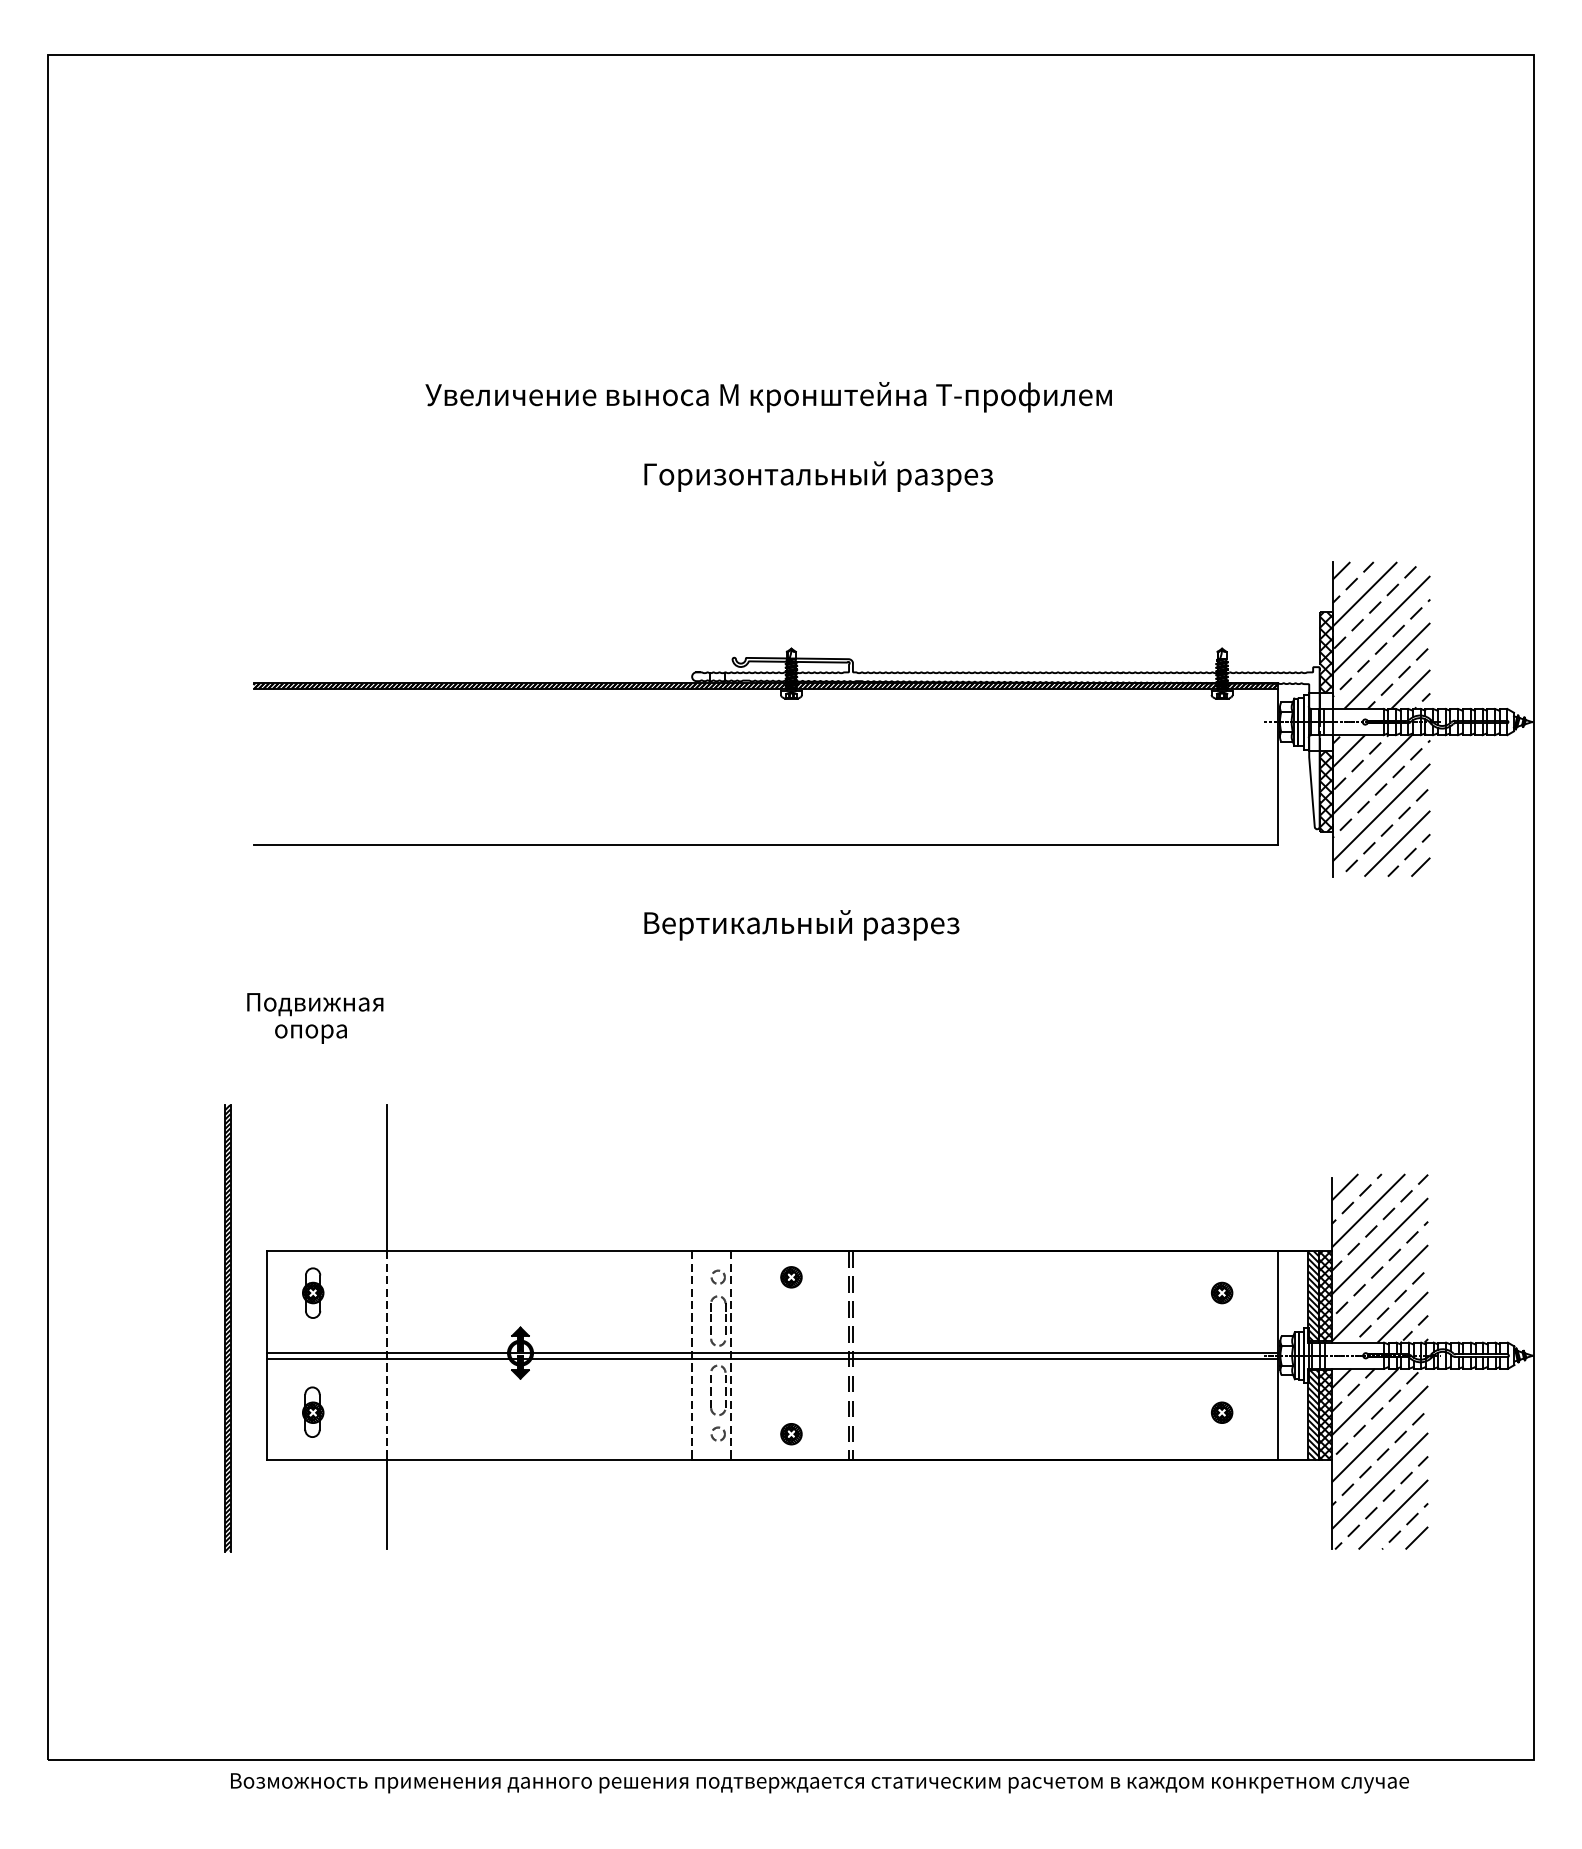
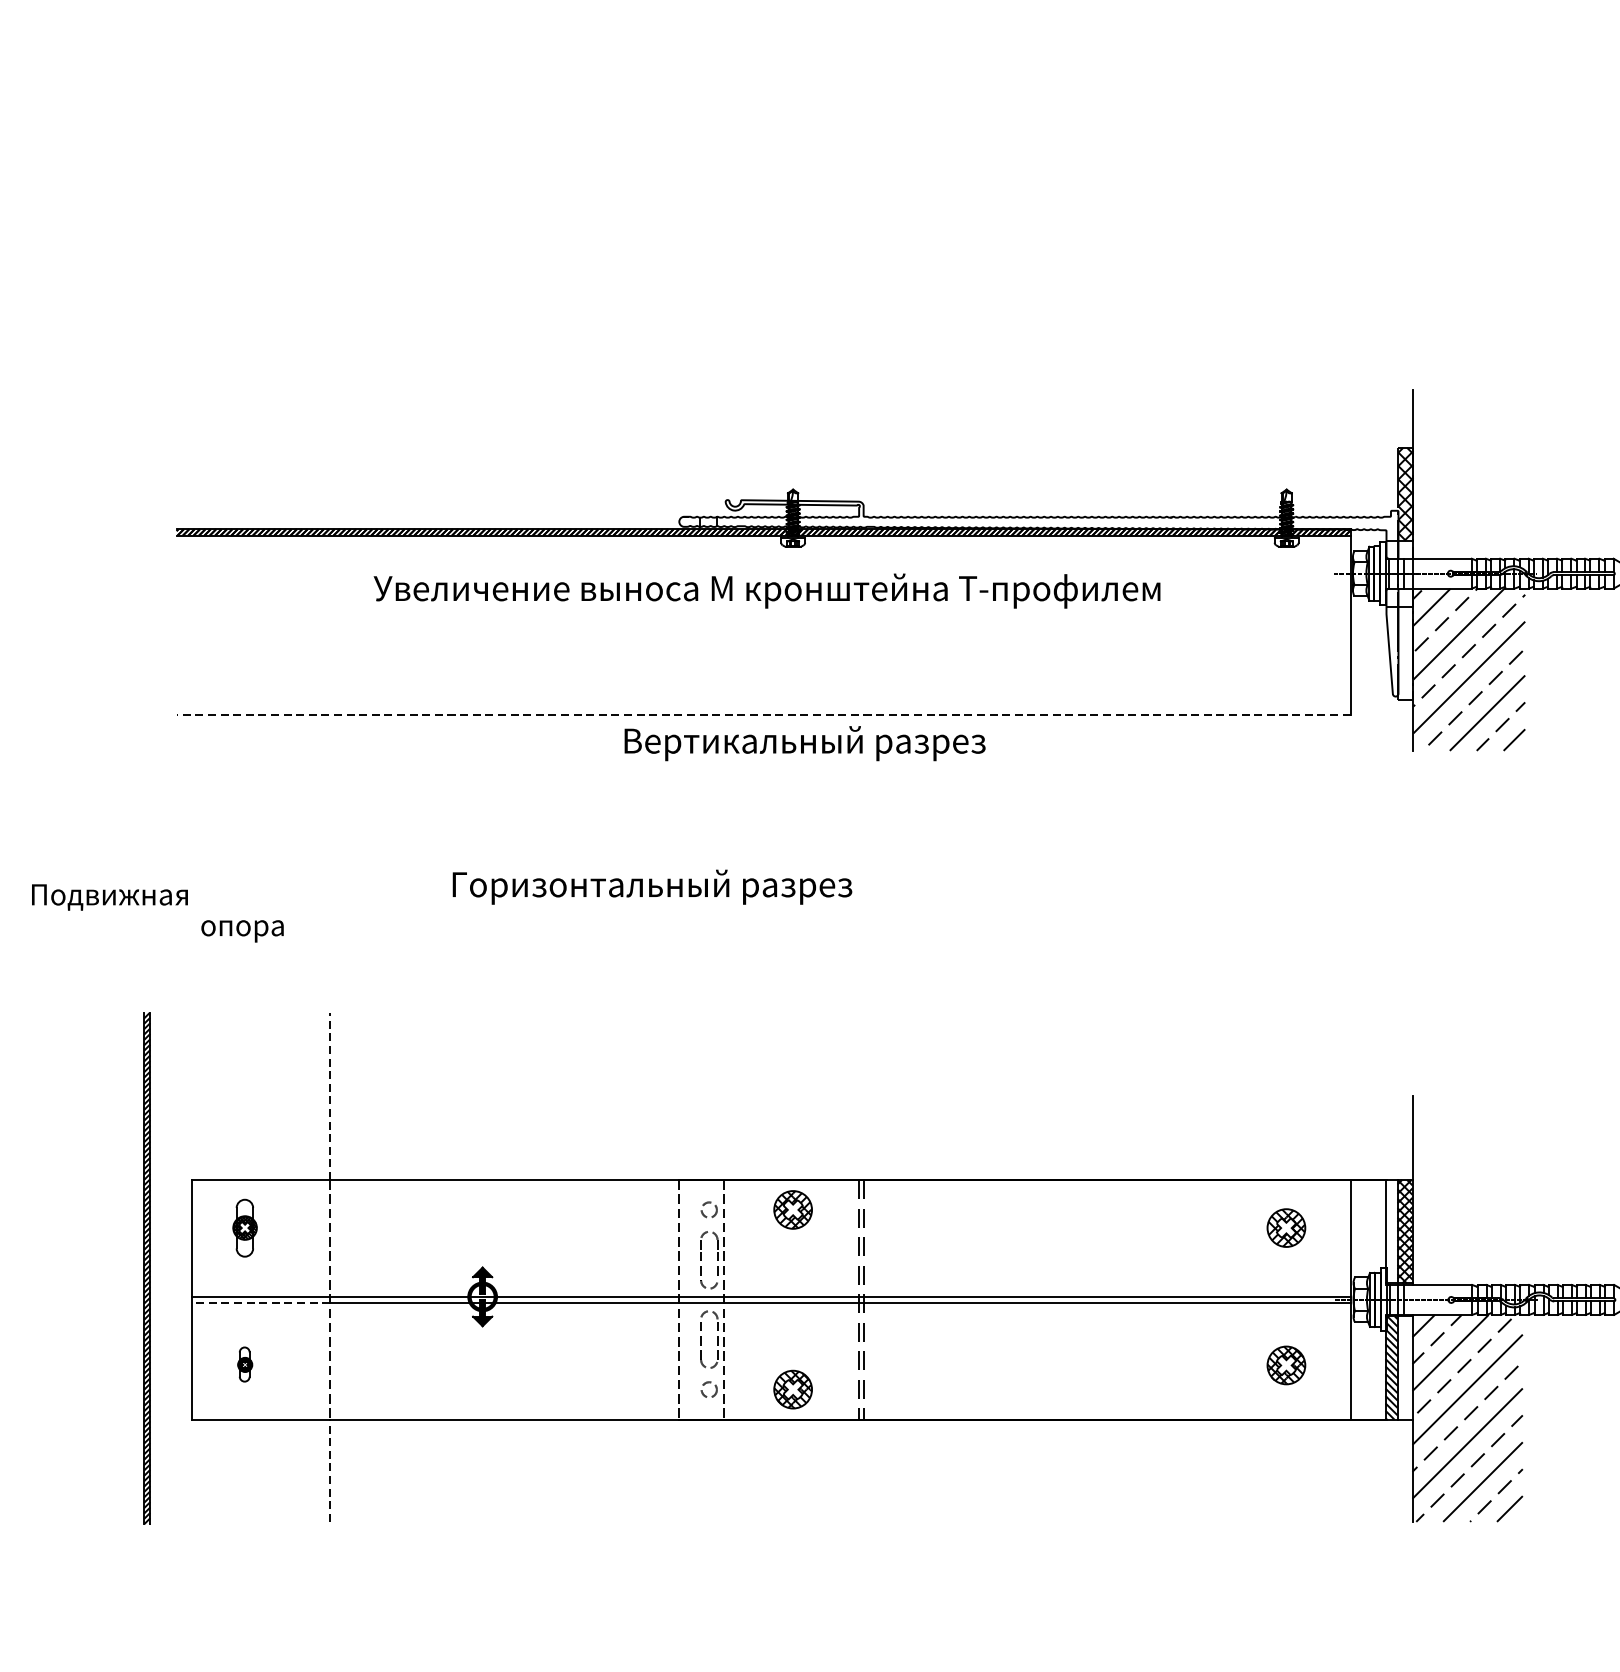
text: (768, 397) -> (766, 591), moved
text: (818, 476) -> (652, 887), moved
hatch: (1381, 635) -> (1469, 474), removed
hatch: (1325, 790) -> (1405, 652), removed
line: (765, 845) -> (763, 715), solid -> dashed
text: (801, 925) -> (804, 743), moved
text: (315, 1004) -> (110, 897), moved
line: (387, 1177) -> (330, 1095), solid -> dashed
hatch: (1379, 1258) -> (1467, 1188), removed
part: (791, 1277) -> (793, 1210), size x1.6
part: (1222, 1292) -> (1287, 1227), size x1.6
hatch: (1313, 1296) -> (1391, 1232), removed
line: (326, 1358) -> (260, 1303), solid -> dashed
part: (313, 1411) -> (245, 1363), size x0.6
part: (1222, 1412) -> (1287, 1364), size x1.6
hatch: (1324, 1415) -> (1404, 1368), removed
part: (791, 1434) -> (793, 1390), size x1.6
line: (387, 1504) -> (330, 1470), solid -> dashed

